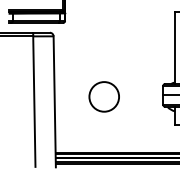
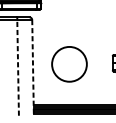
circle: (103, 96) -> (68, 64), size x1.6
line: (34, 101) -> (18, 67), solid -> dashed
line: (54, 102) -> (32, 68), solid -> dashed

